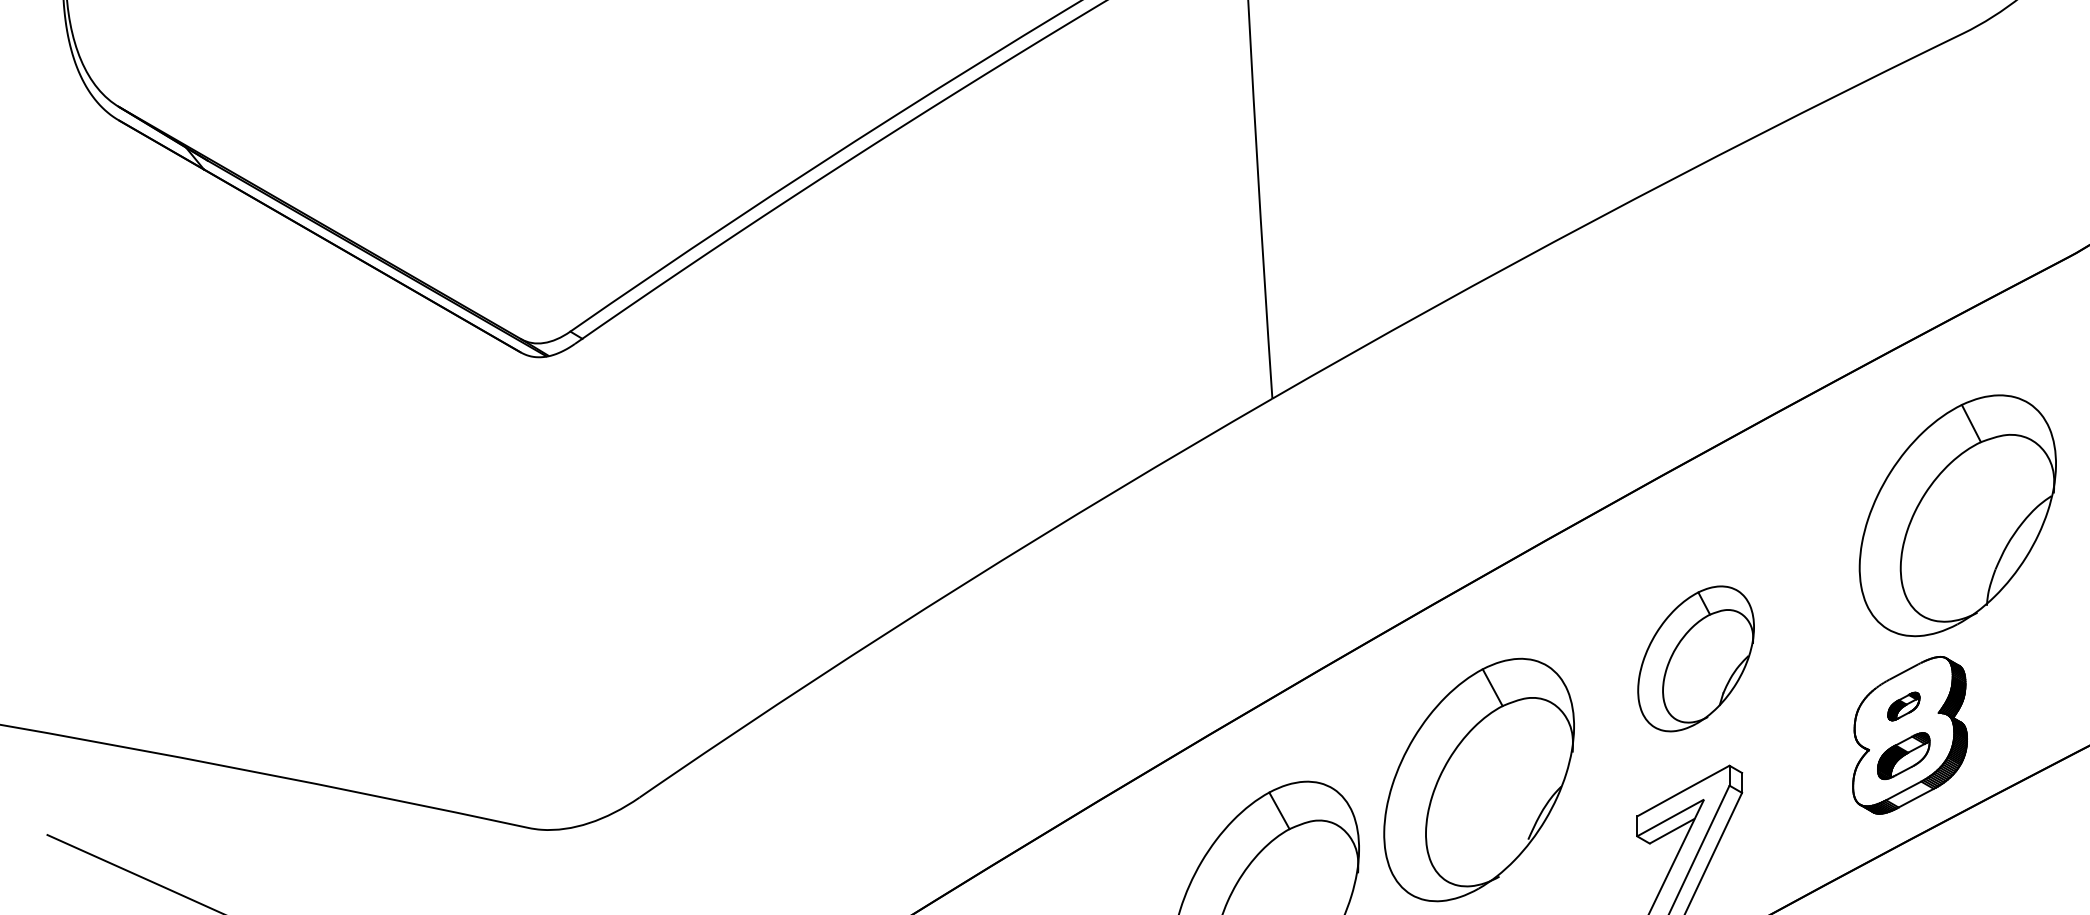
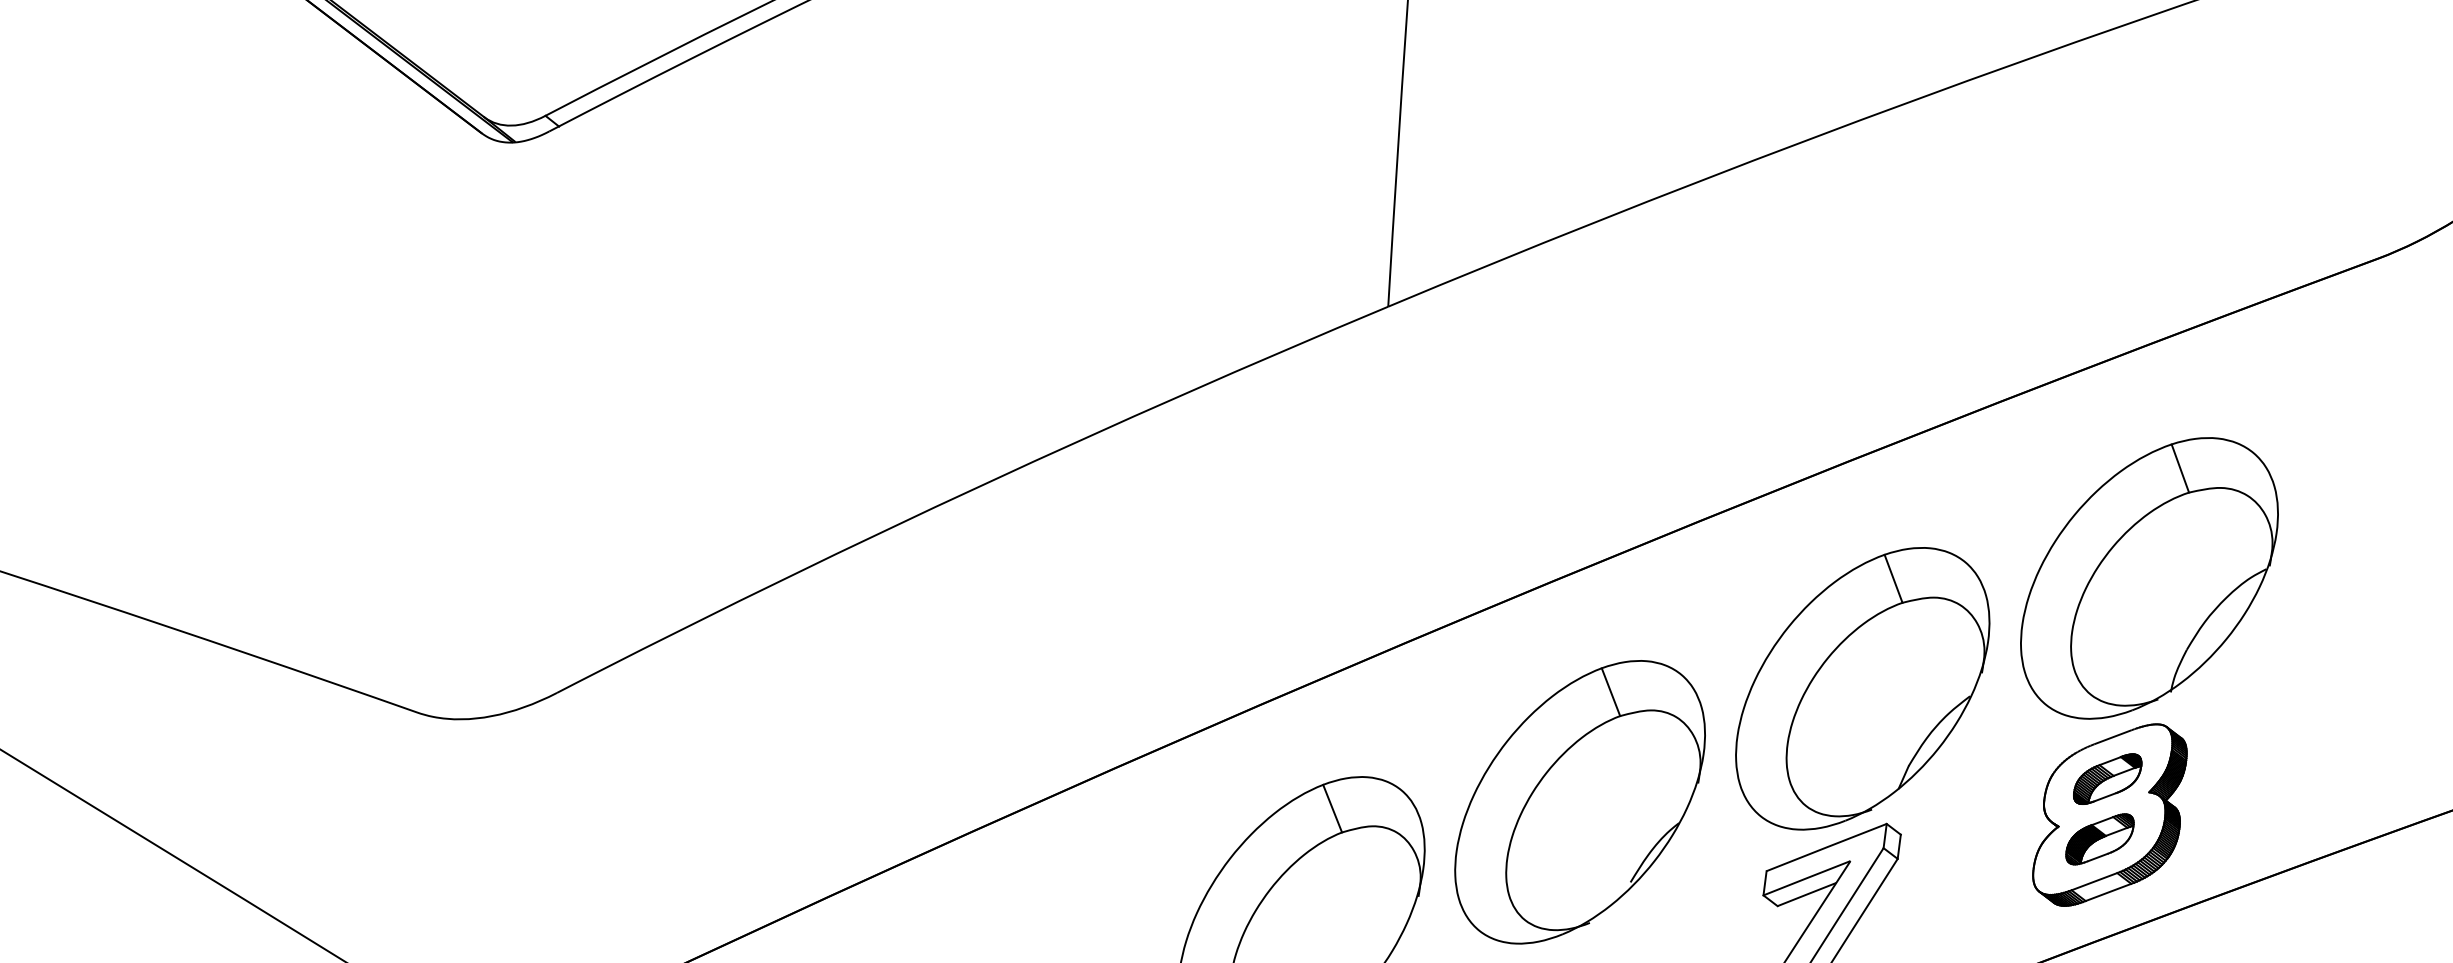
part: (1957, 515) -> (2149, 578), moved
part: (1695, 658) -> (1862, 688), size x1.67
part: (1903, 706) -> (2107, 779), size x1.67

